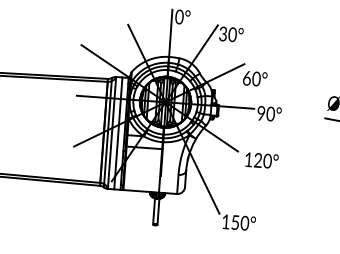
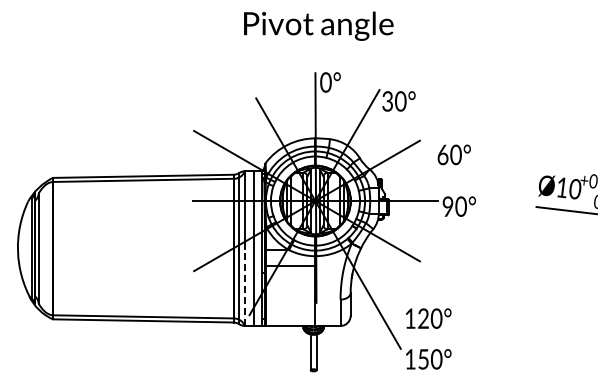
text: (254, 78) -> (453, 154), moved
text: (261, 160) -> (428, 318), moved
line: (109, 161) -> (244, 287), solid -> dashed

